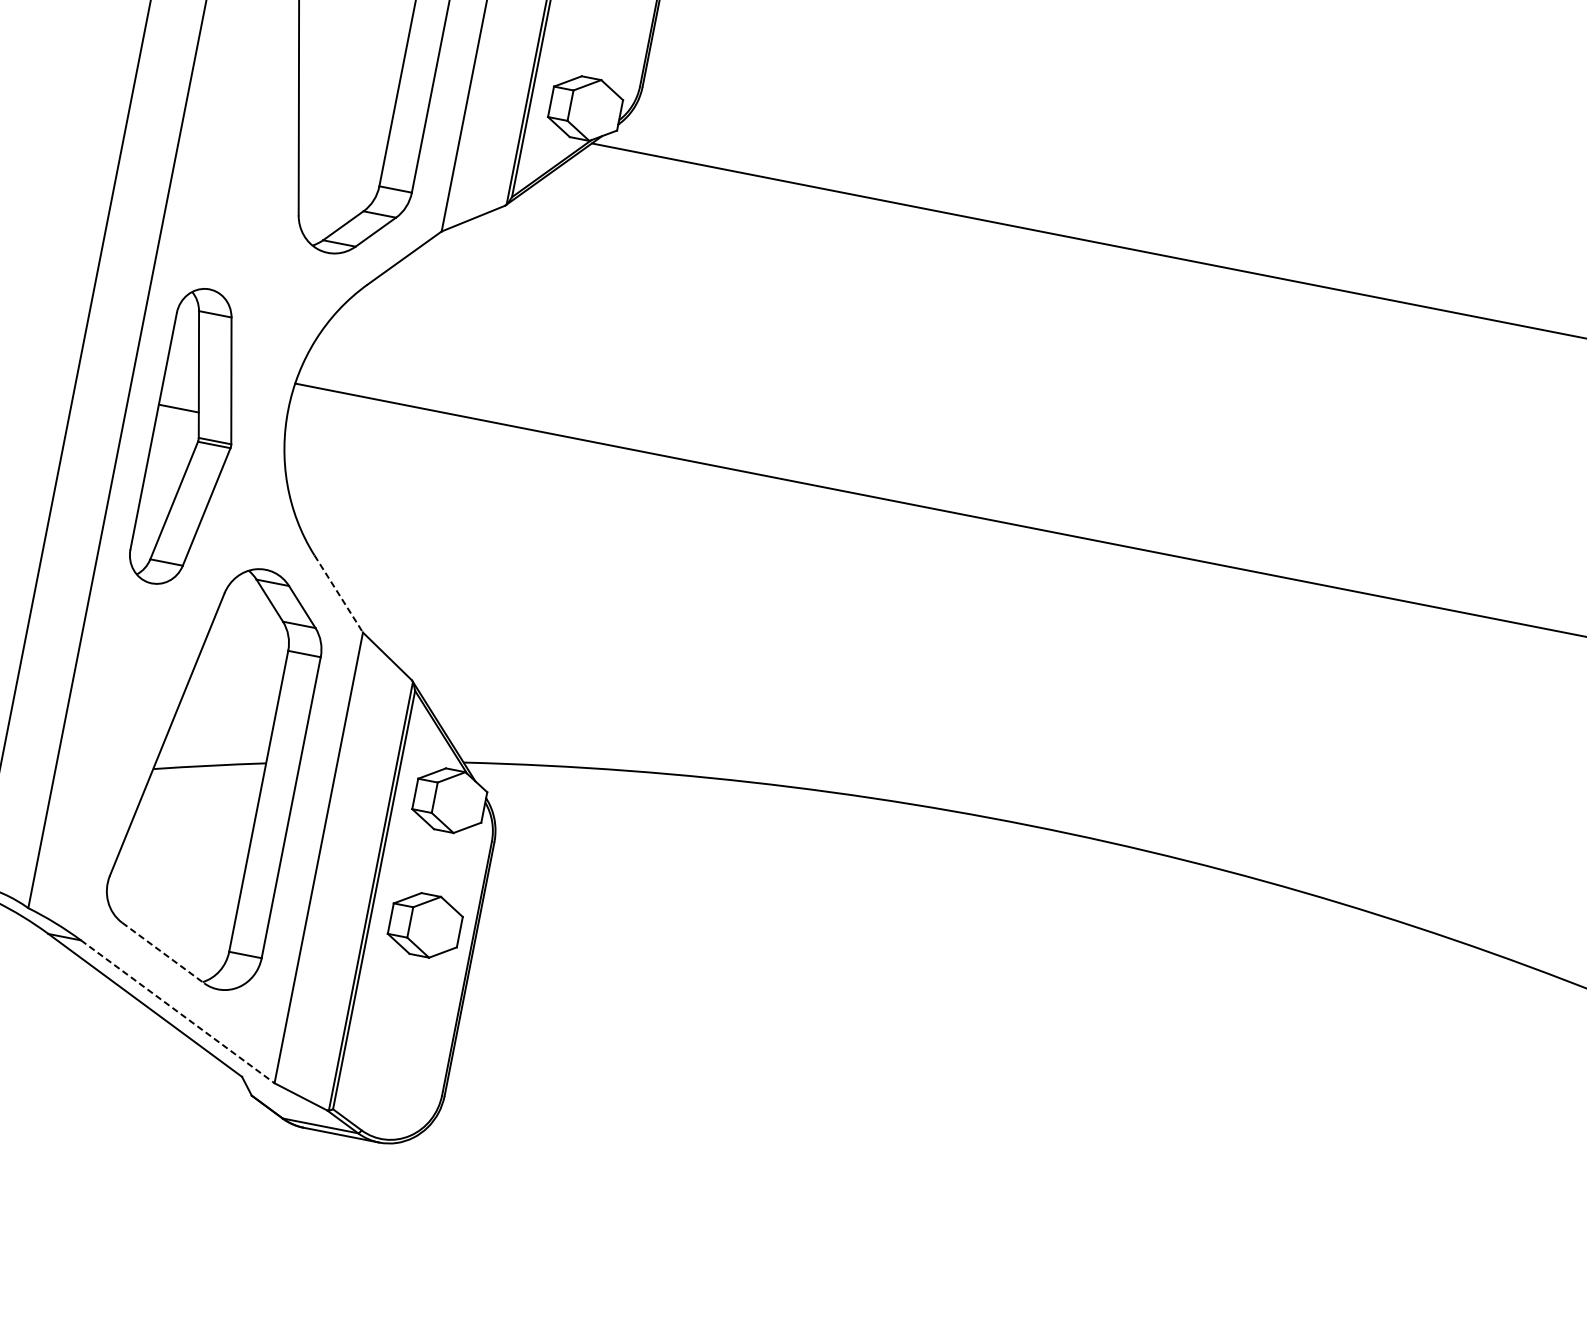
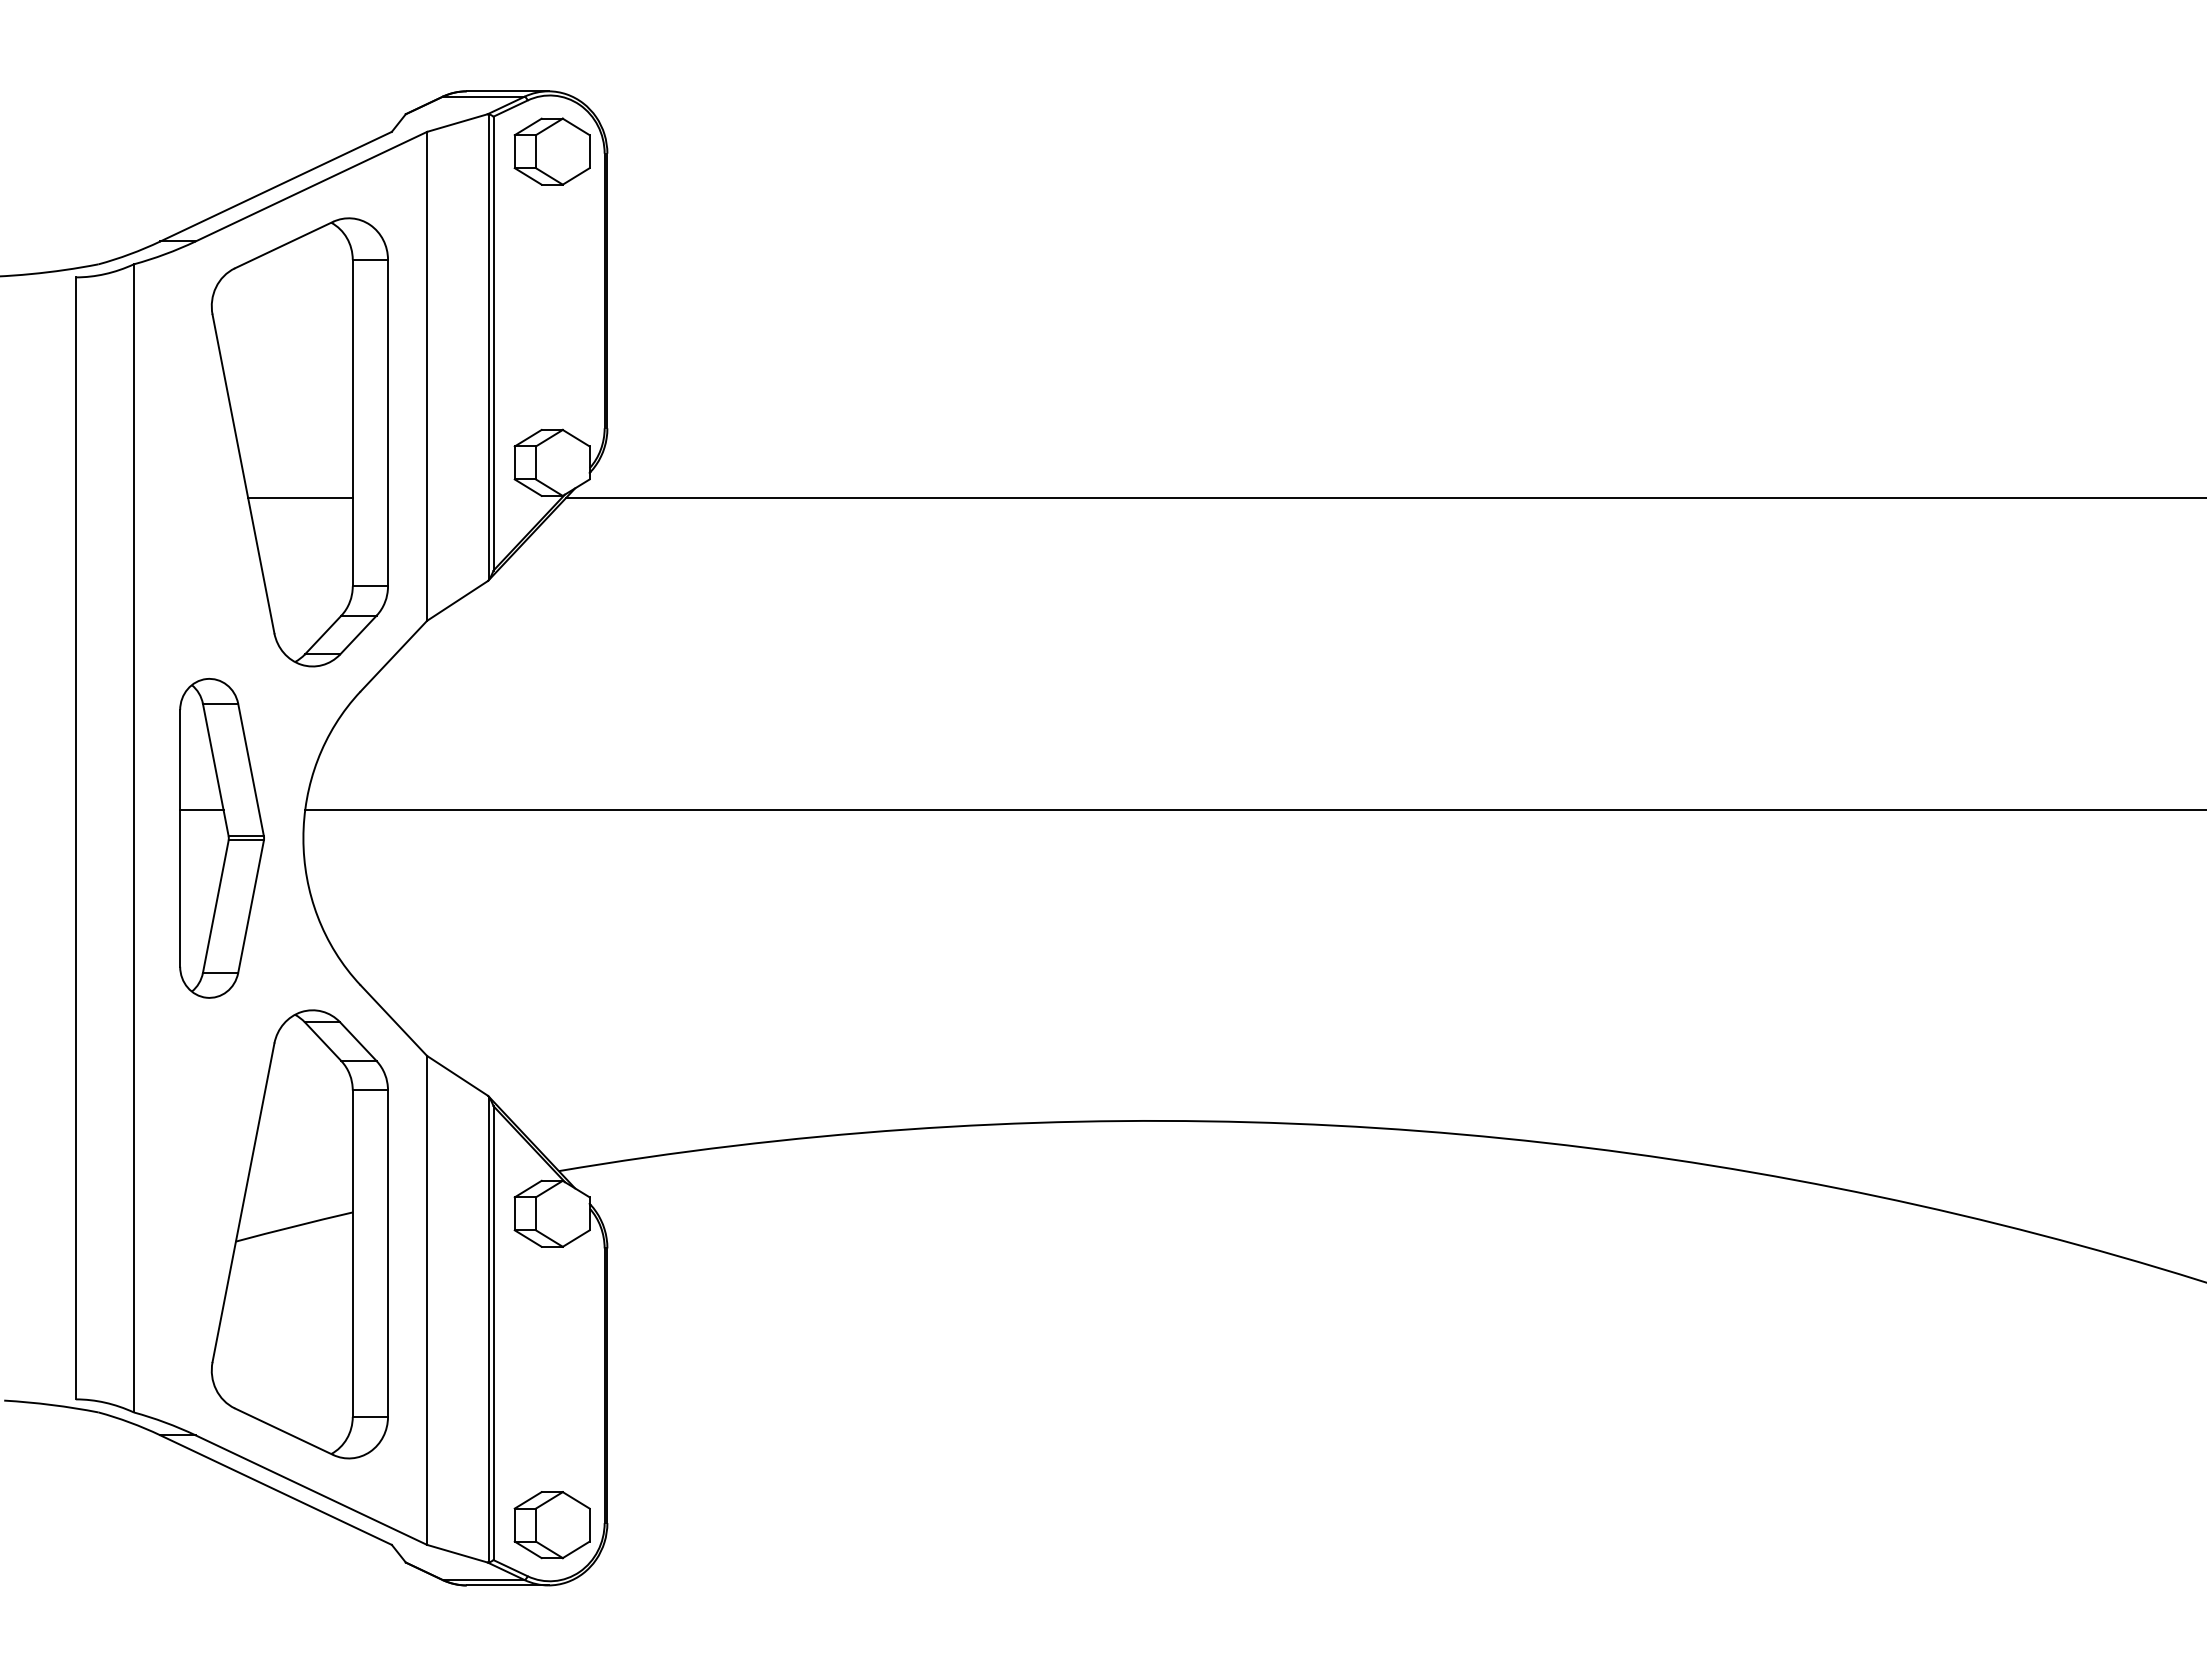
line: (347, 95) -> (300, 498), added
part: (191, 438) -> (221, 838), moved
line: (339, 594) -> (394, 1021), dashed -> solid
part: (424, 925) -> (551, 1525), moved
line: (163, 952) -> (284, 1431), dashed -> solid
line: (177, 1012) -> (311, 1490), dashed -> solid

